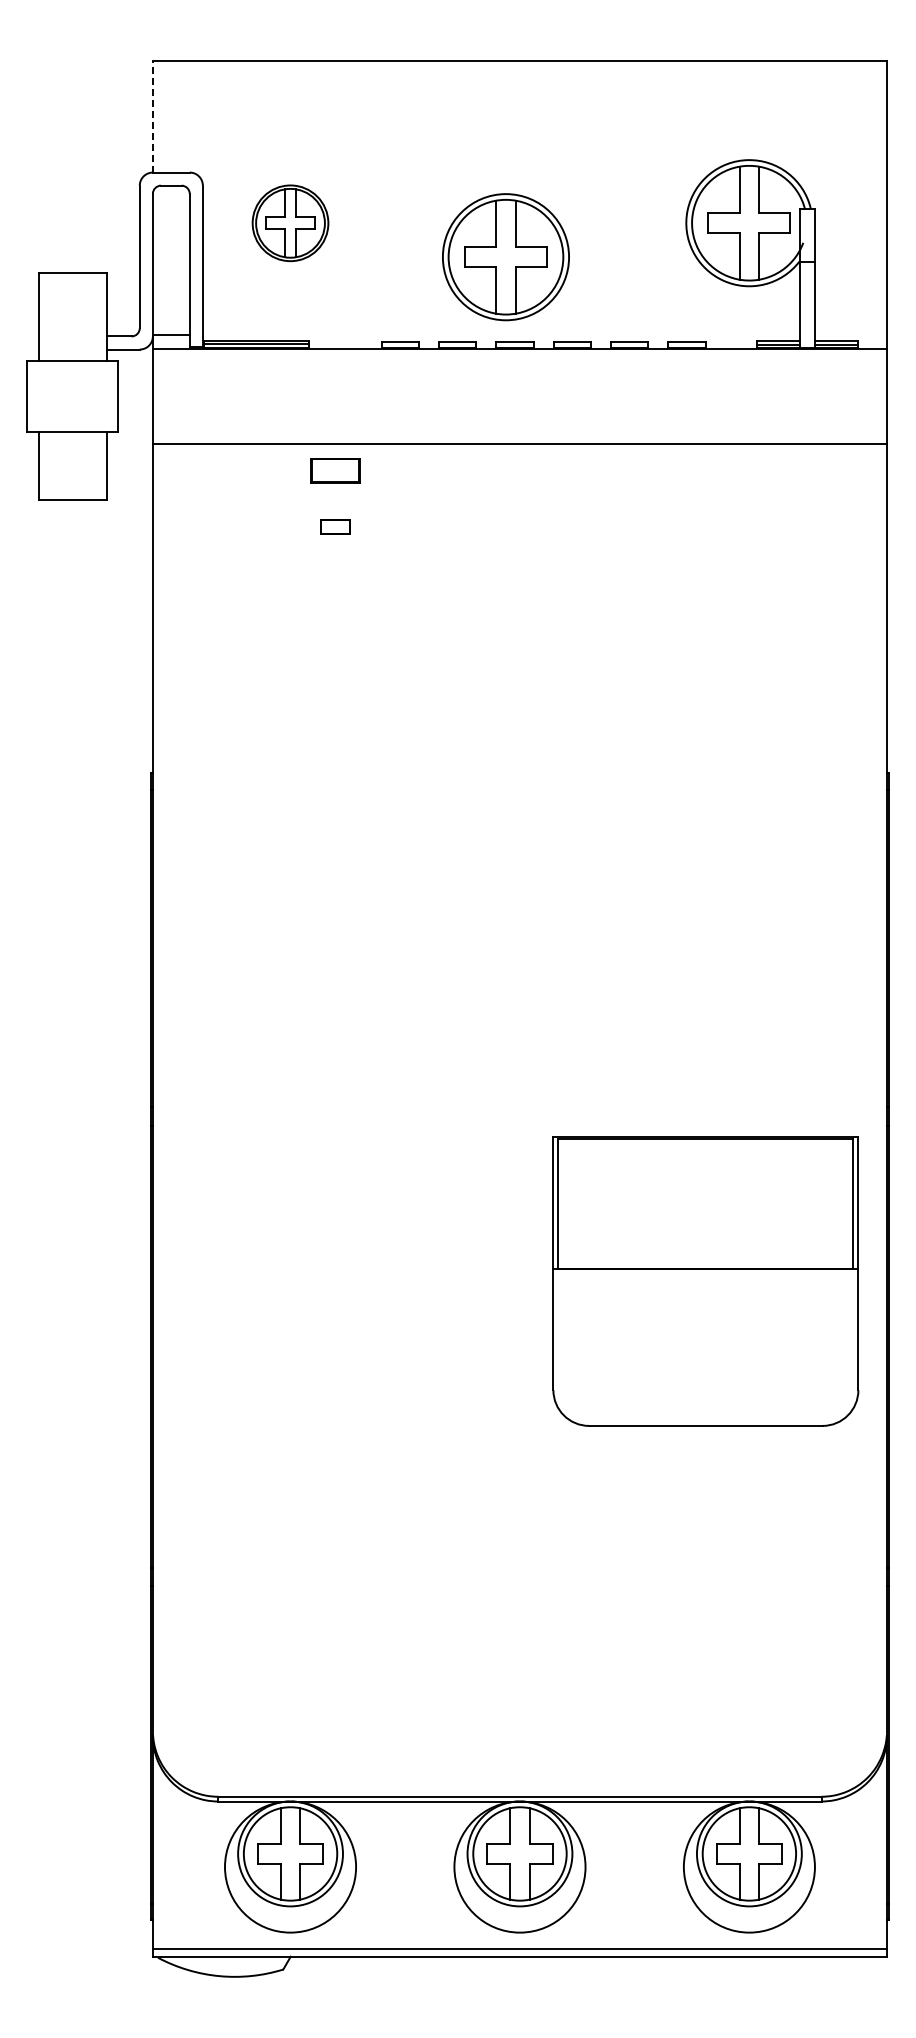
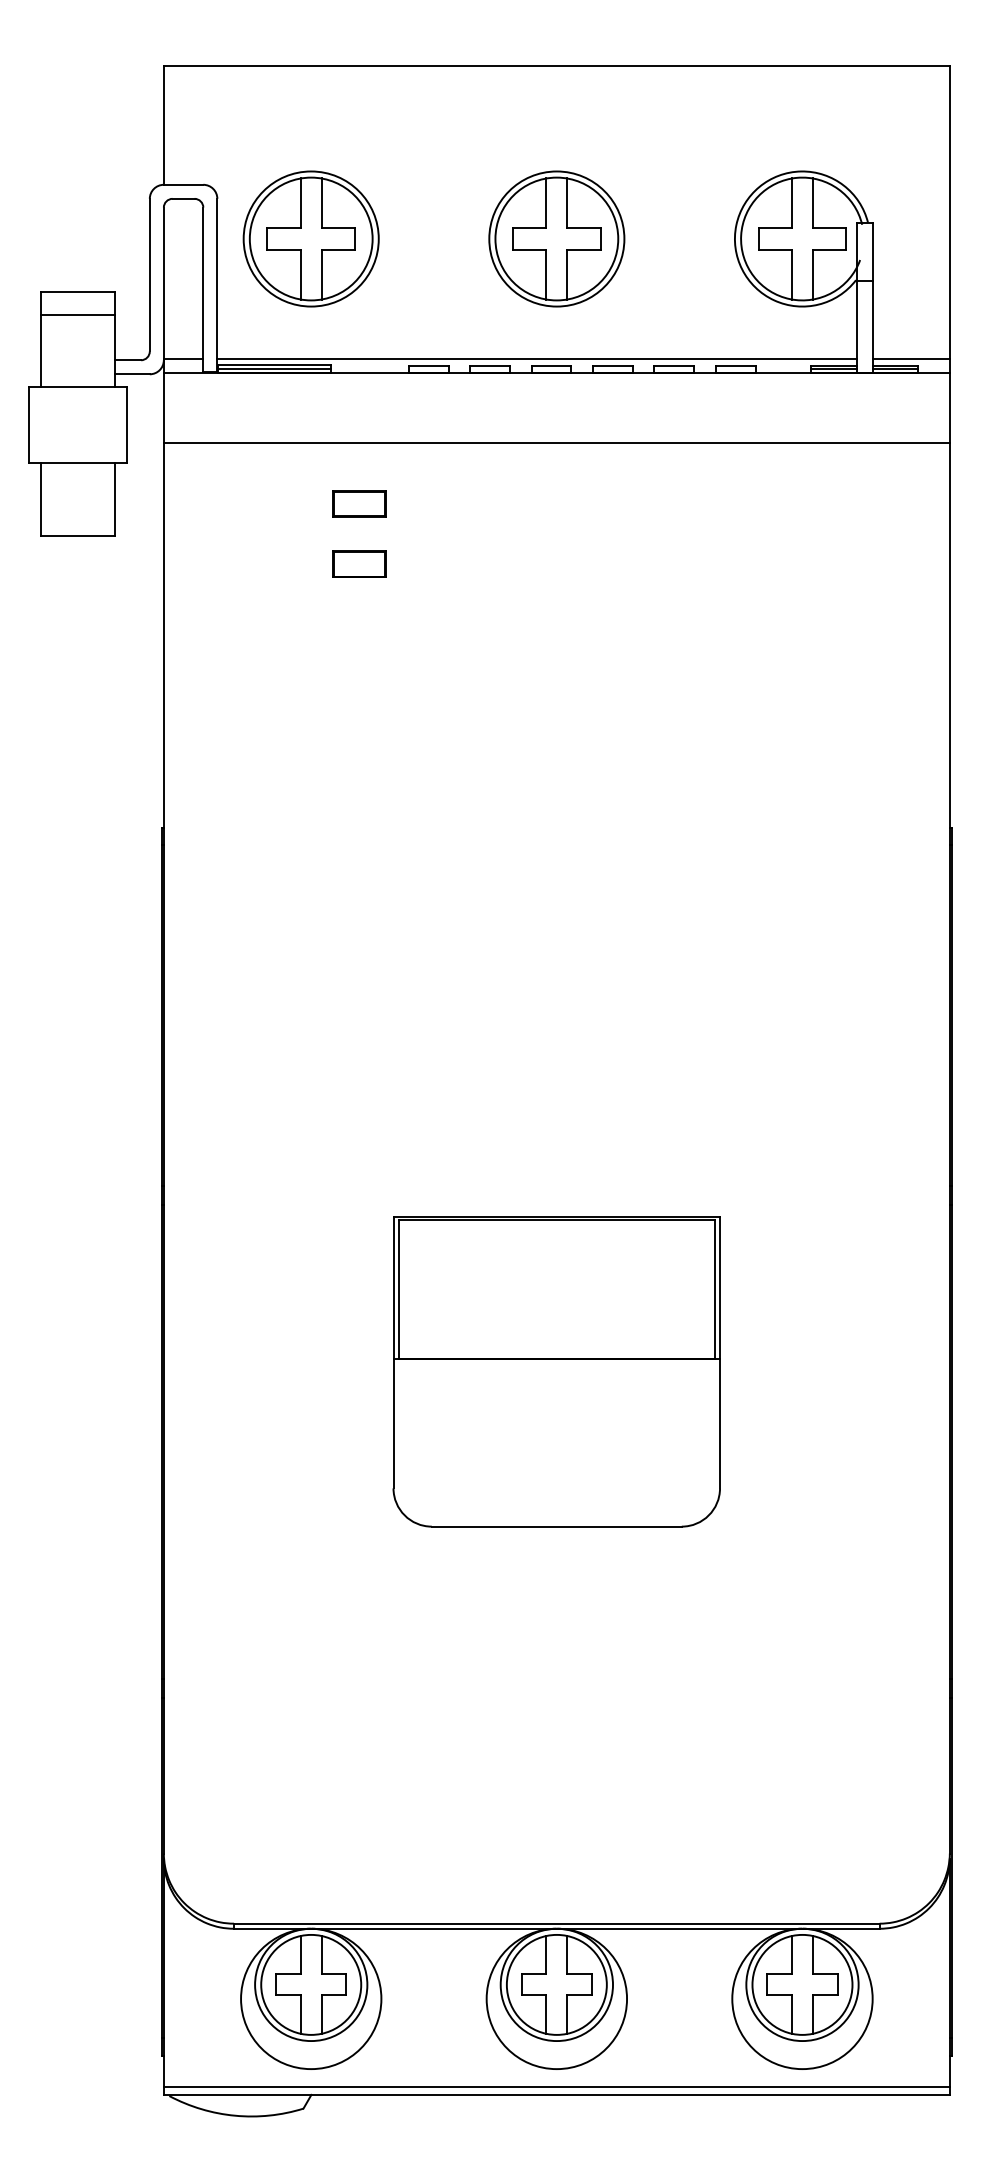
line: (152, 116) -> (163, 124), dashed -> solid
part: (290, 223) -> (311, 239), size x1.67
part: (505, 257) -> (556, 239), moved
line: (72, 293) -> (77, 314), added
line: (501, 334) -> (537, 358), added
line: (850, 334) -> (910, 358), added
line: (519, 444) -> (556, 443), moved
part: (335, 526) -> (359, 563), size x1.67
part: (705, 1281) -> (556, 1372), moved

